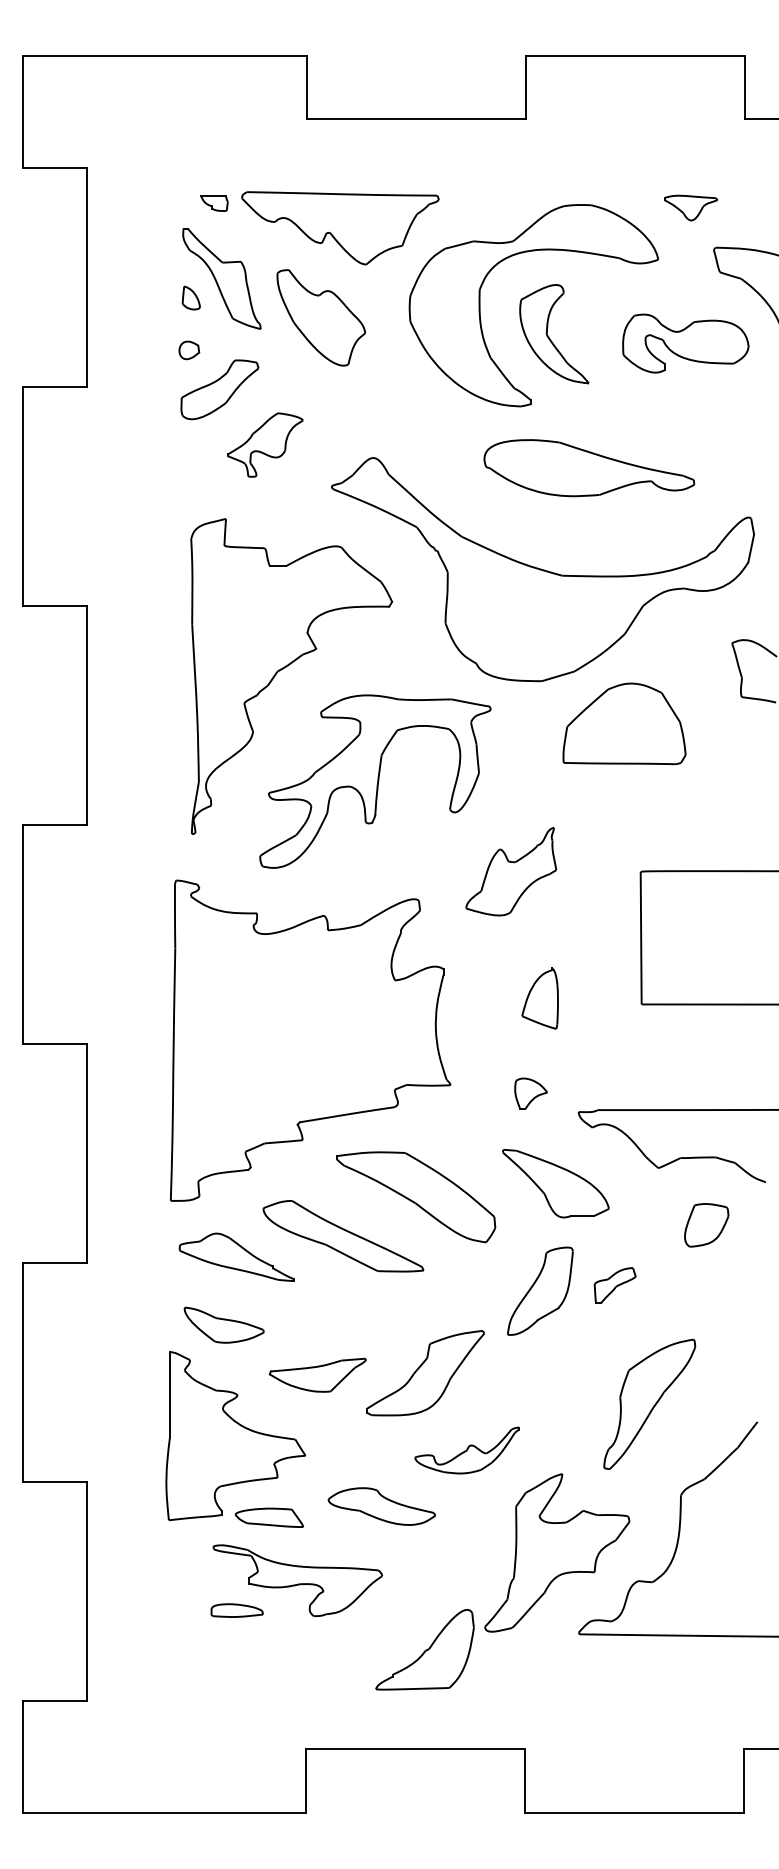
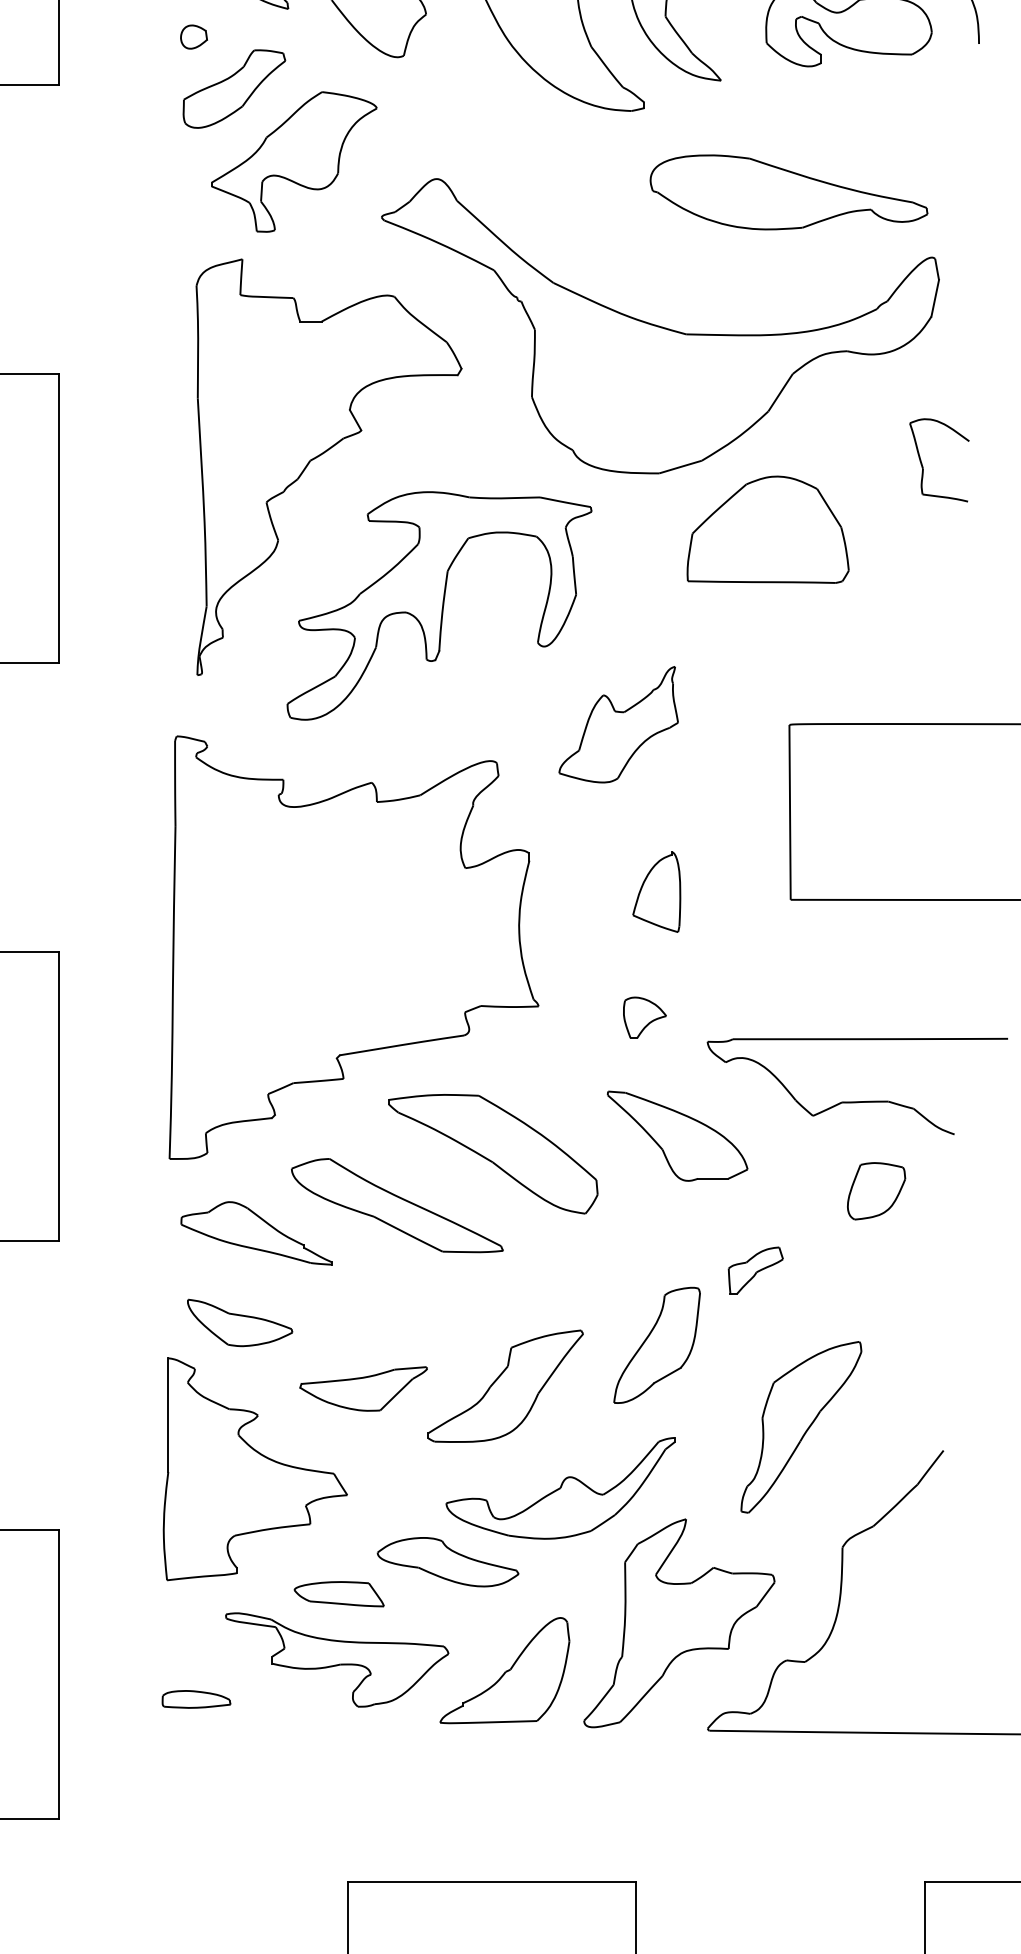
part: (265, 444) -> (294, 161), size x1.67
part: (589, 468) -> (789, 192), moved
part: (540, 1290) -> (657, 1344), moved
part: (466, 1450) -> (559, 1488), size x1.67
part: (269, 1517) -> (339, 1593), moved
part: (236, 1610) -> (195, 1699), moved
part: (424, 1649) -> (504, 1670), moved

